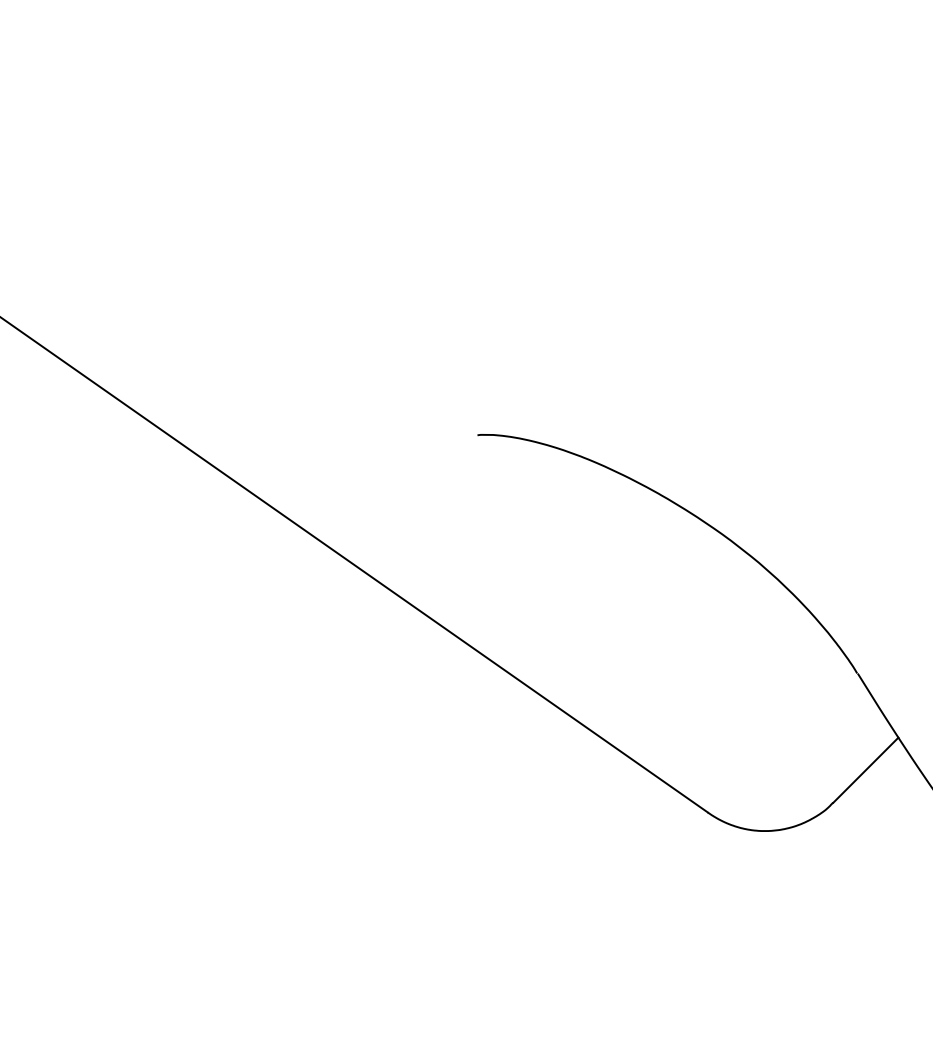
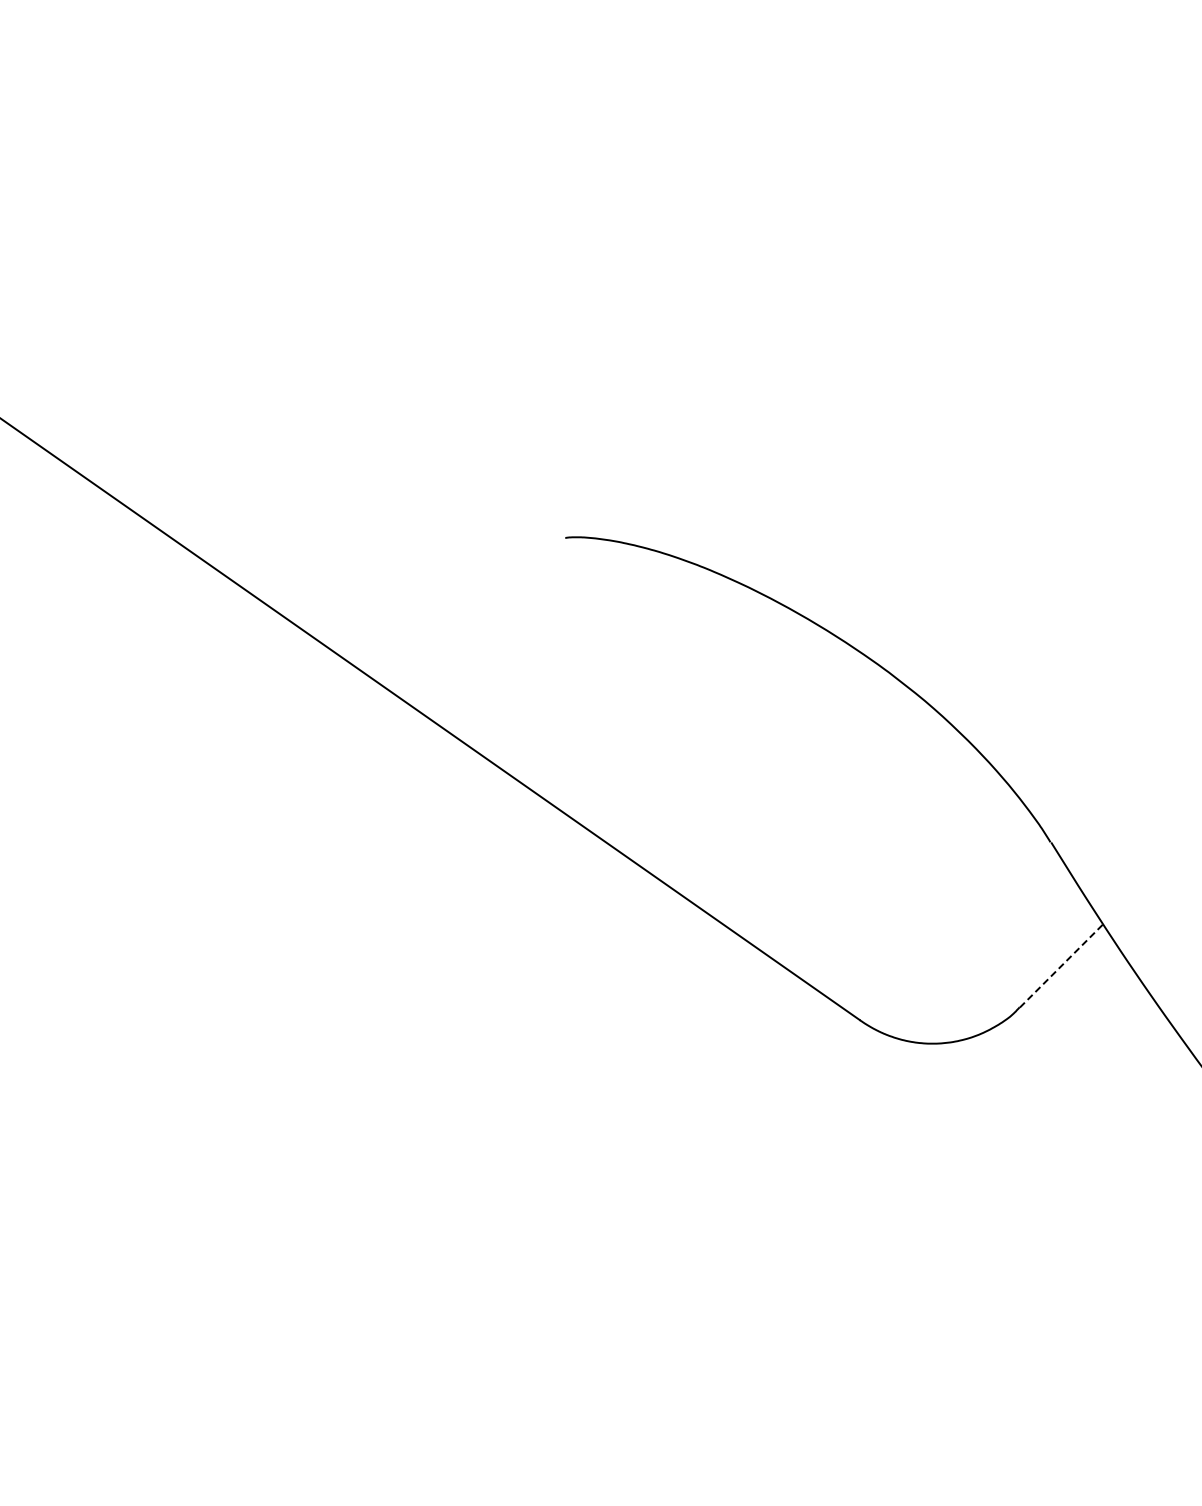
line: (865, 770) -> (1061, 966), solid -> dashed

